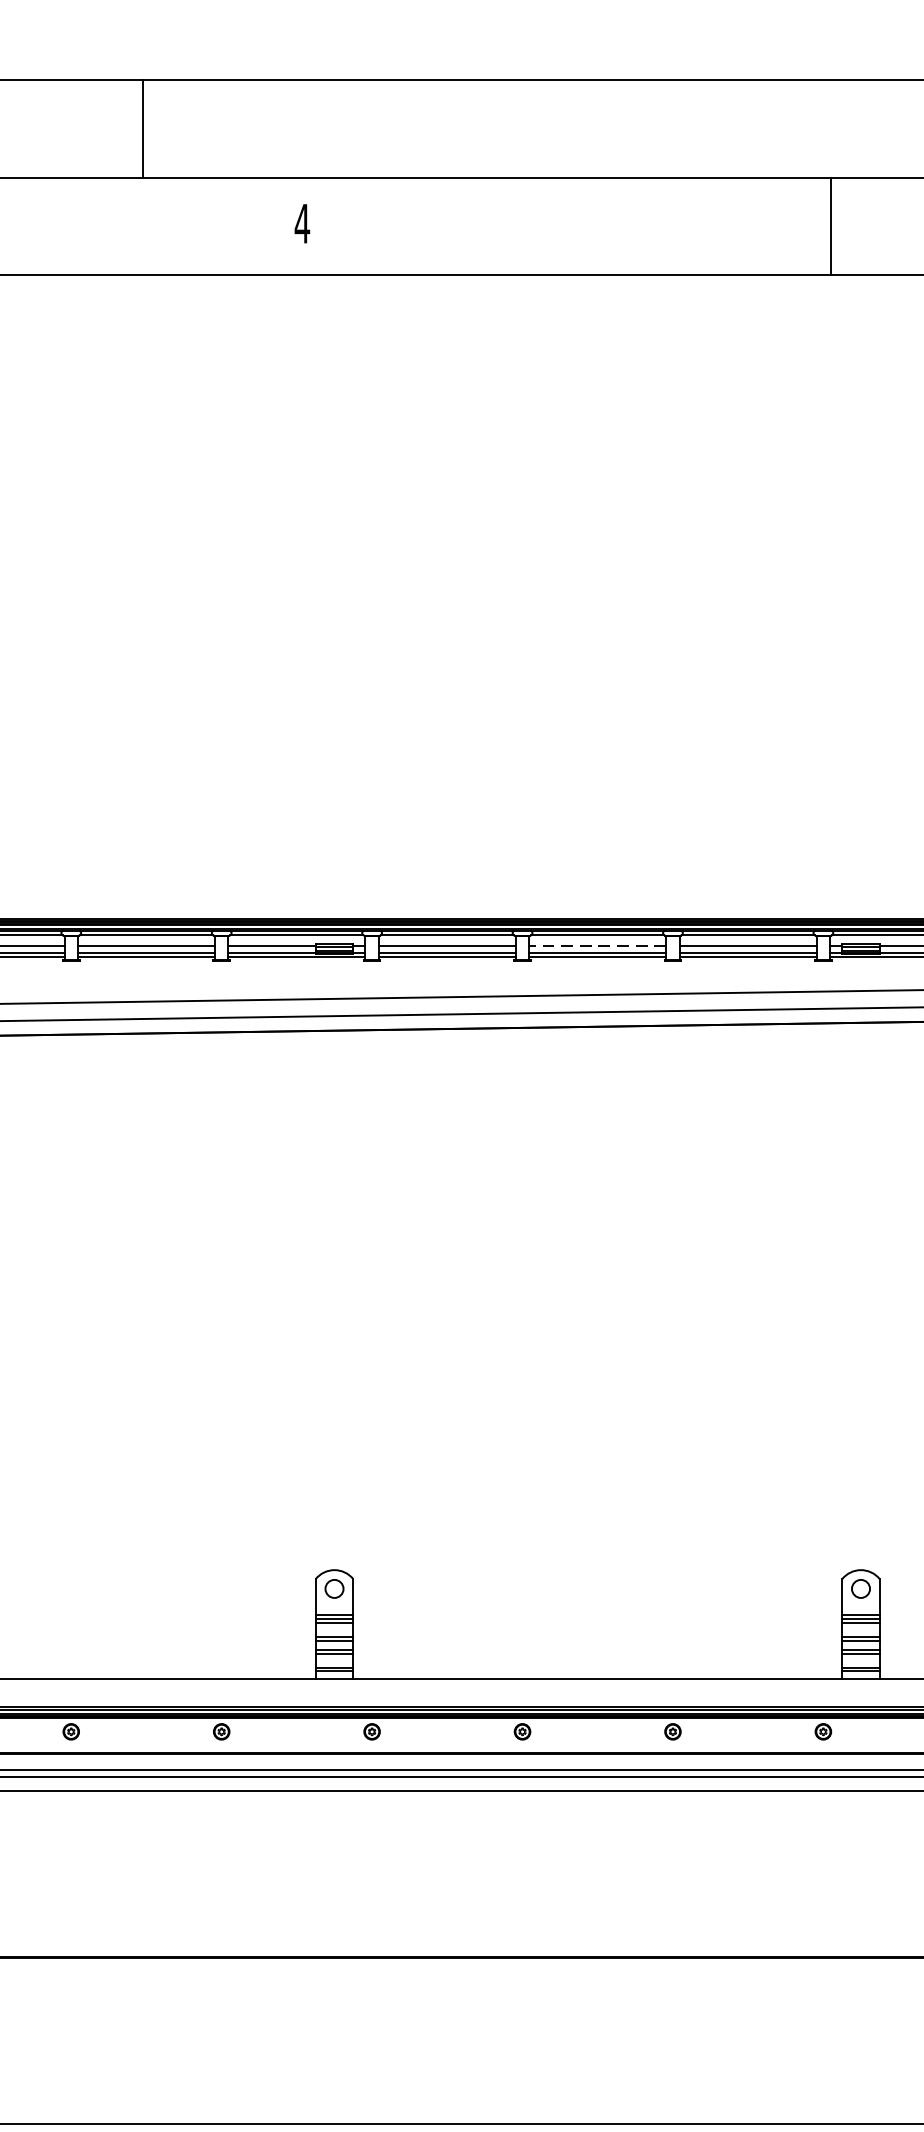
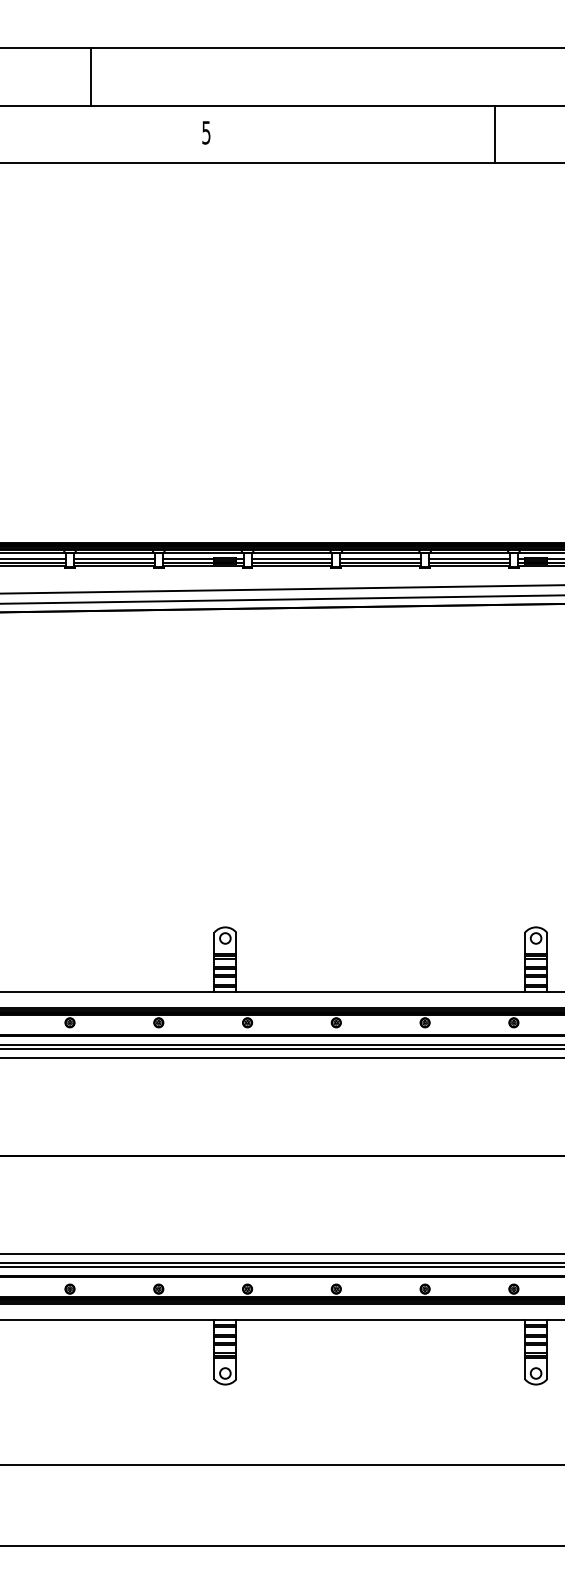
line: (143, 128) -> (90, 76), moved
text: (300, 223) -> (205, 132), 4 -> 5
line: (831, 226) -> (494, 134), moved
line: (597, 945) -> (380, 558), dashed -> solid

